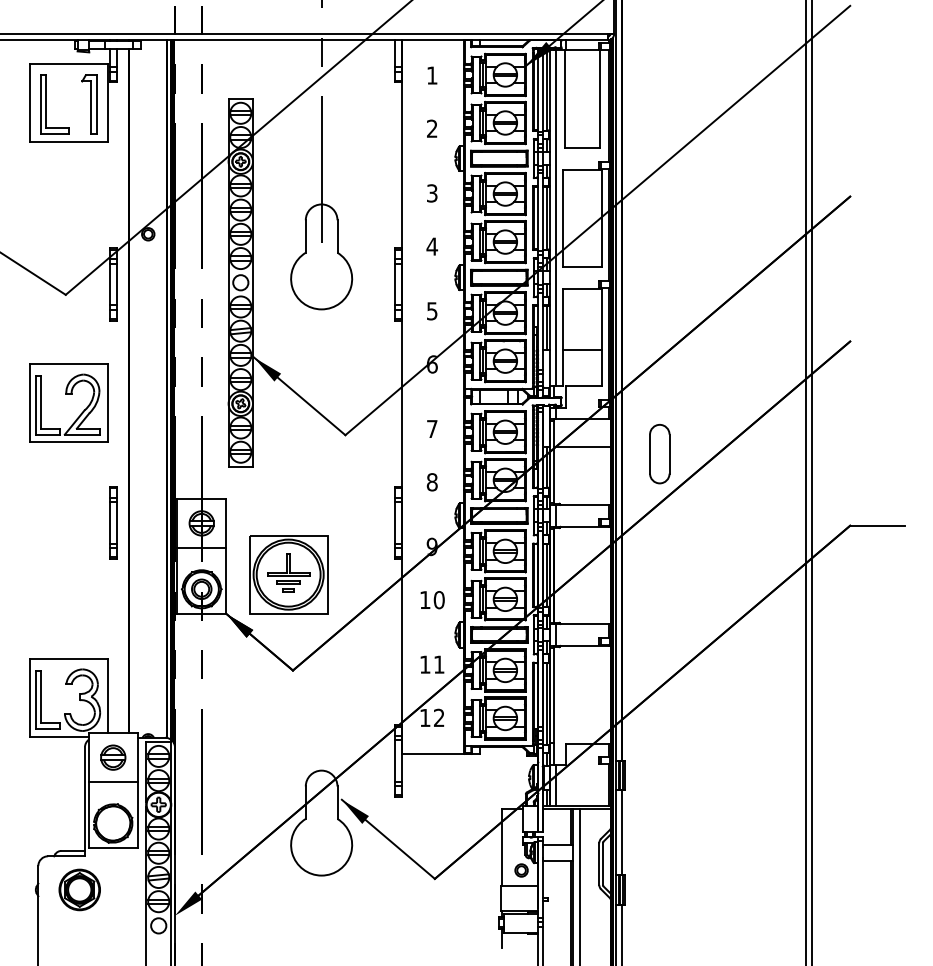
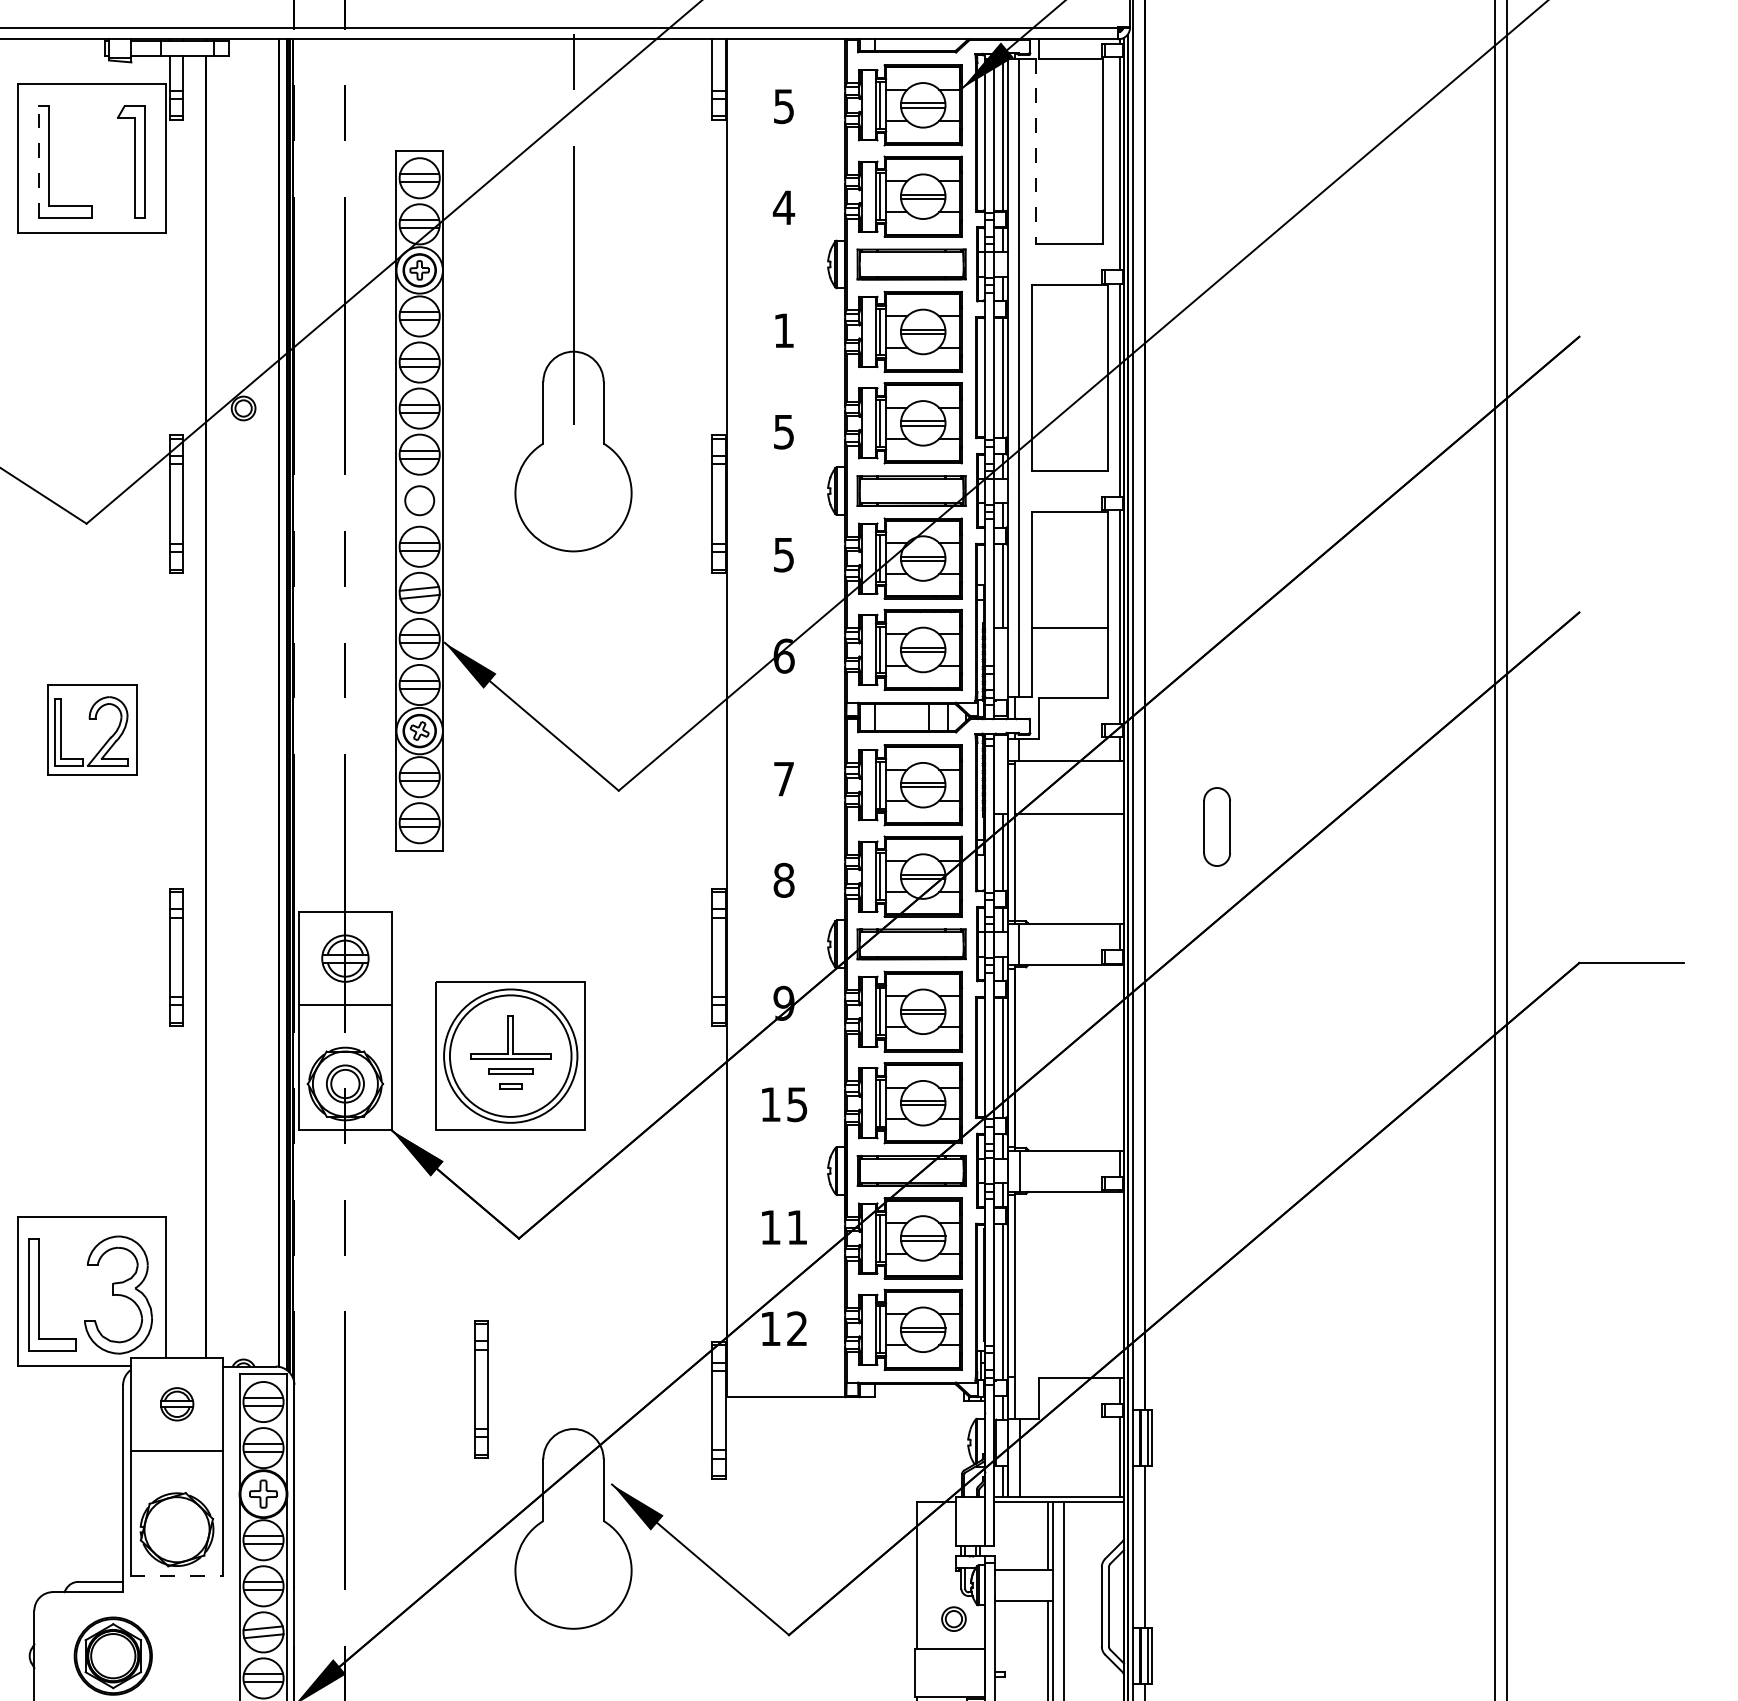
text: (432, 75) -> (784, 106), 1 -> 5
line: (564, 99) -> (1035, 151), solid -> dashed
line: (40, 104) -> (38, 161), solid -> dashed
text: (432, 128) -> (784, 207), 2 -> 4
text: (432, 193) -> (784, 330), 3 -> 1
text: (432, 246) -> (784, 431), 4 -> 5
part: (68, 402) -> (91, 728), size x0.6
part: (659, 454) -> (1216, 827), size x0.7
text: (438, 600) -> (795, 1105), 10 -> 15
part: (273, 749) -> (481, 1388), added
part: (113, 757) -> (177, 1404), size x0.7
line: (113, 847) -> (177, 1575), solid -> dashed

